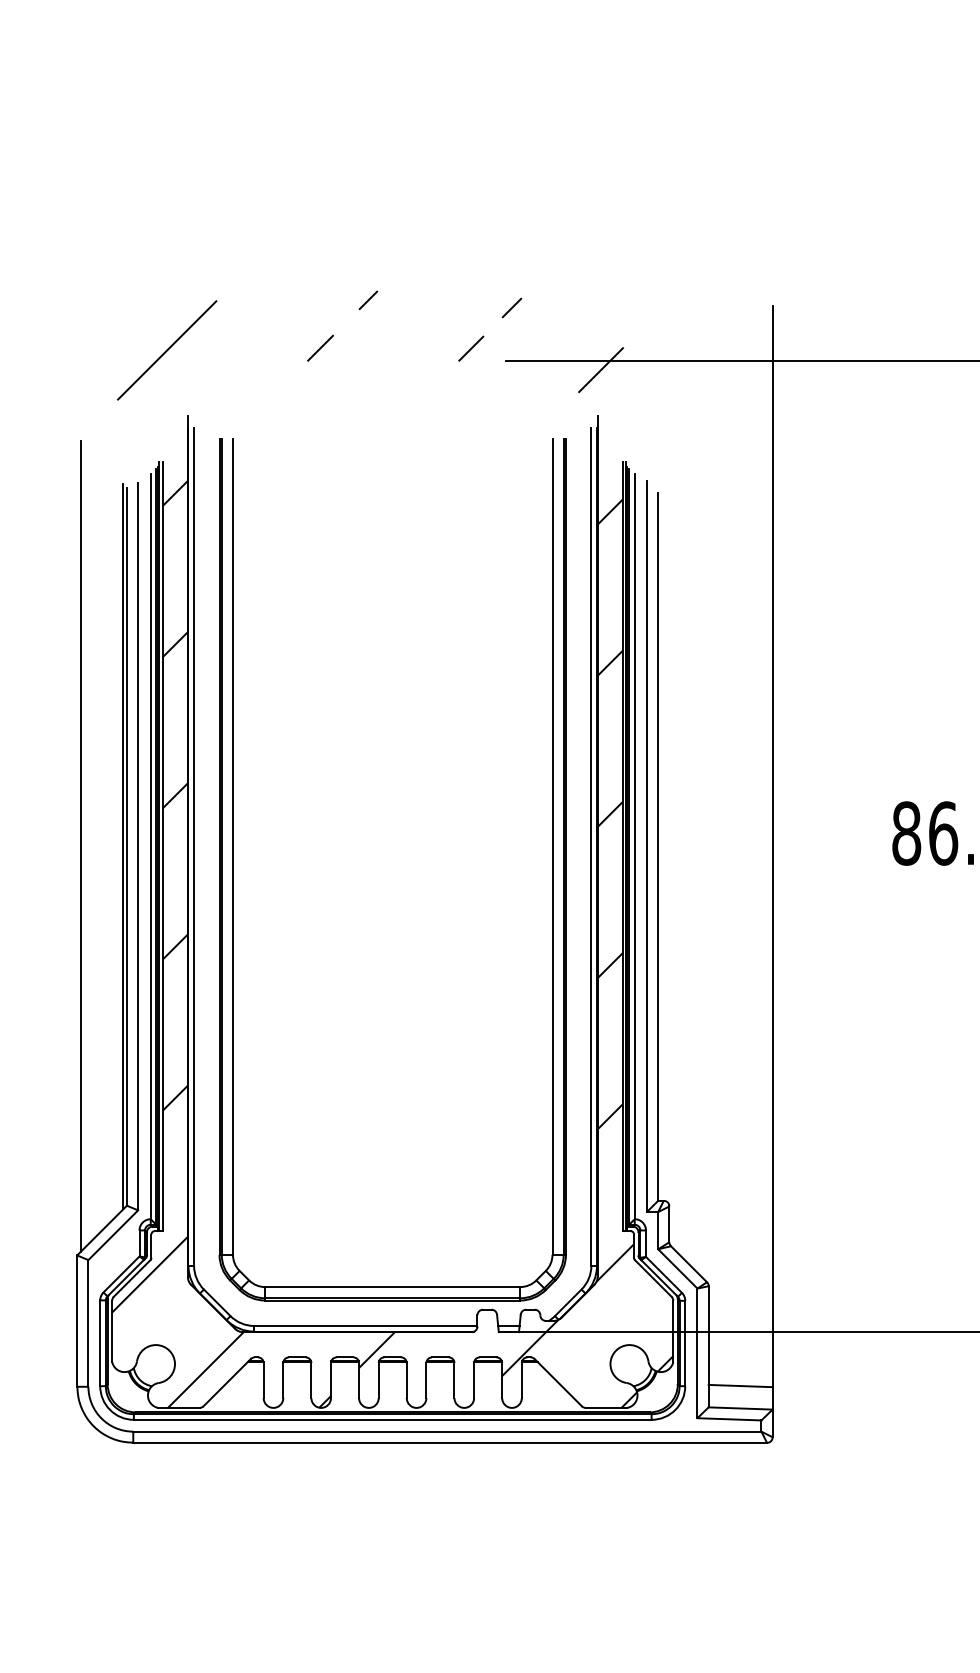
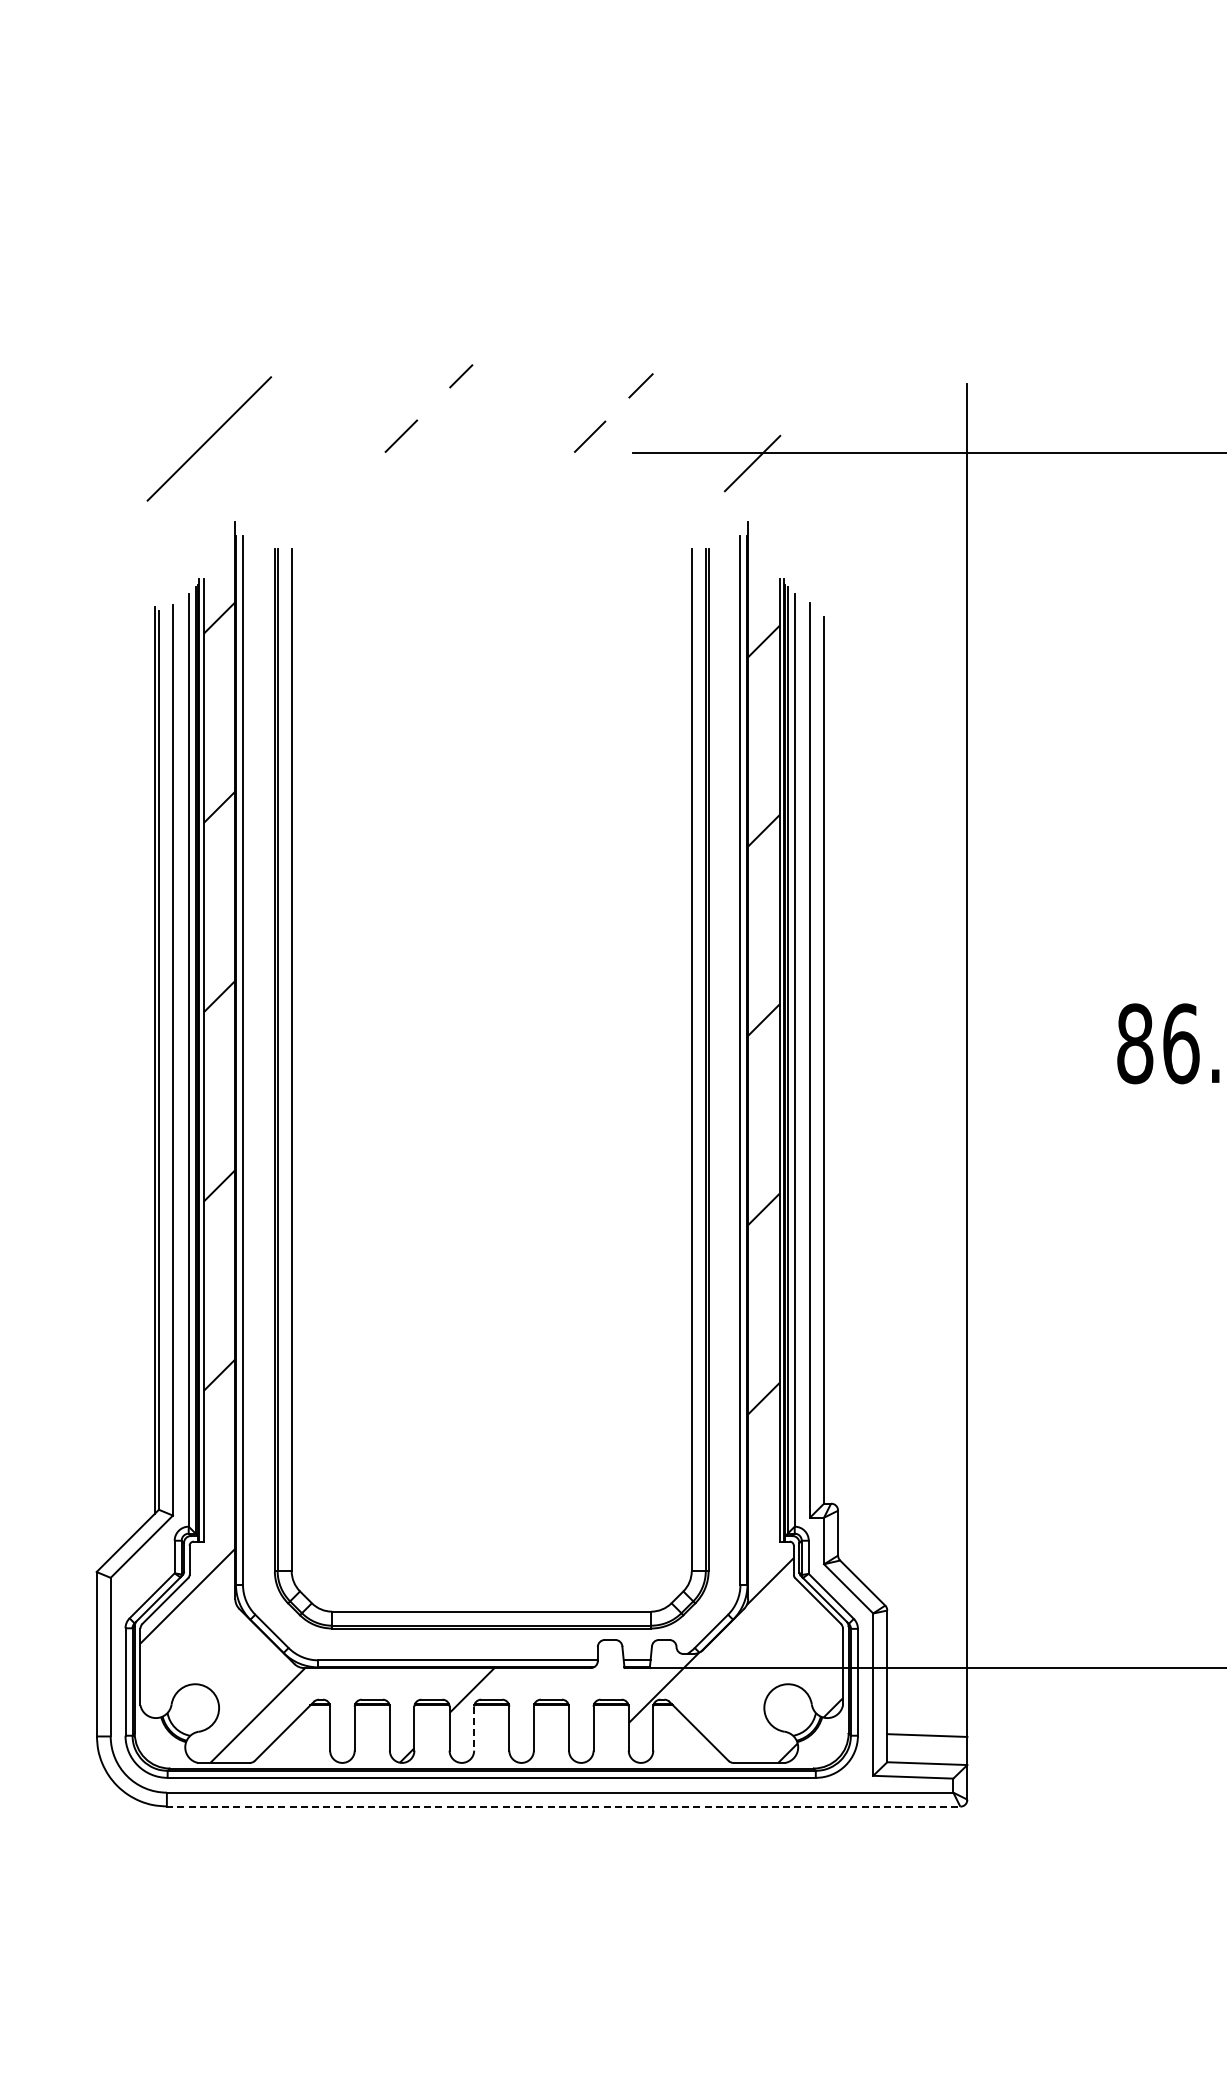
line: (80, 846) -> (100, 1059), removed
line: (378, 1380) -> (474, 1728), solid -> dashed
line: (450, 1442) -> (563, 1806), solid -> dashed

